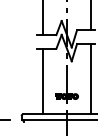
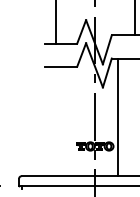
line: (90, 79) -> (117, 117), moved
line: (43, 81) -> (55, 121), removed

